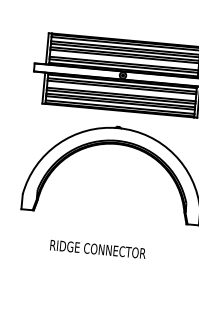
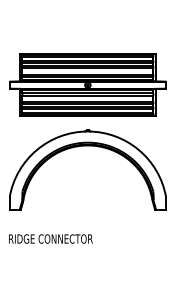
text: (97, 248) -> (50, 238), moved

